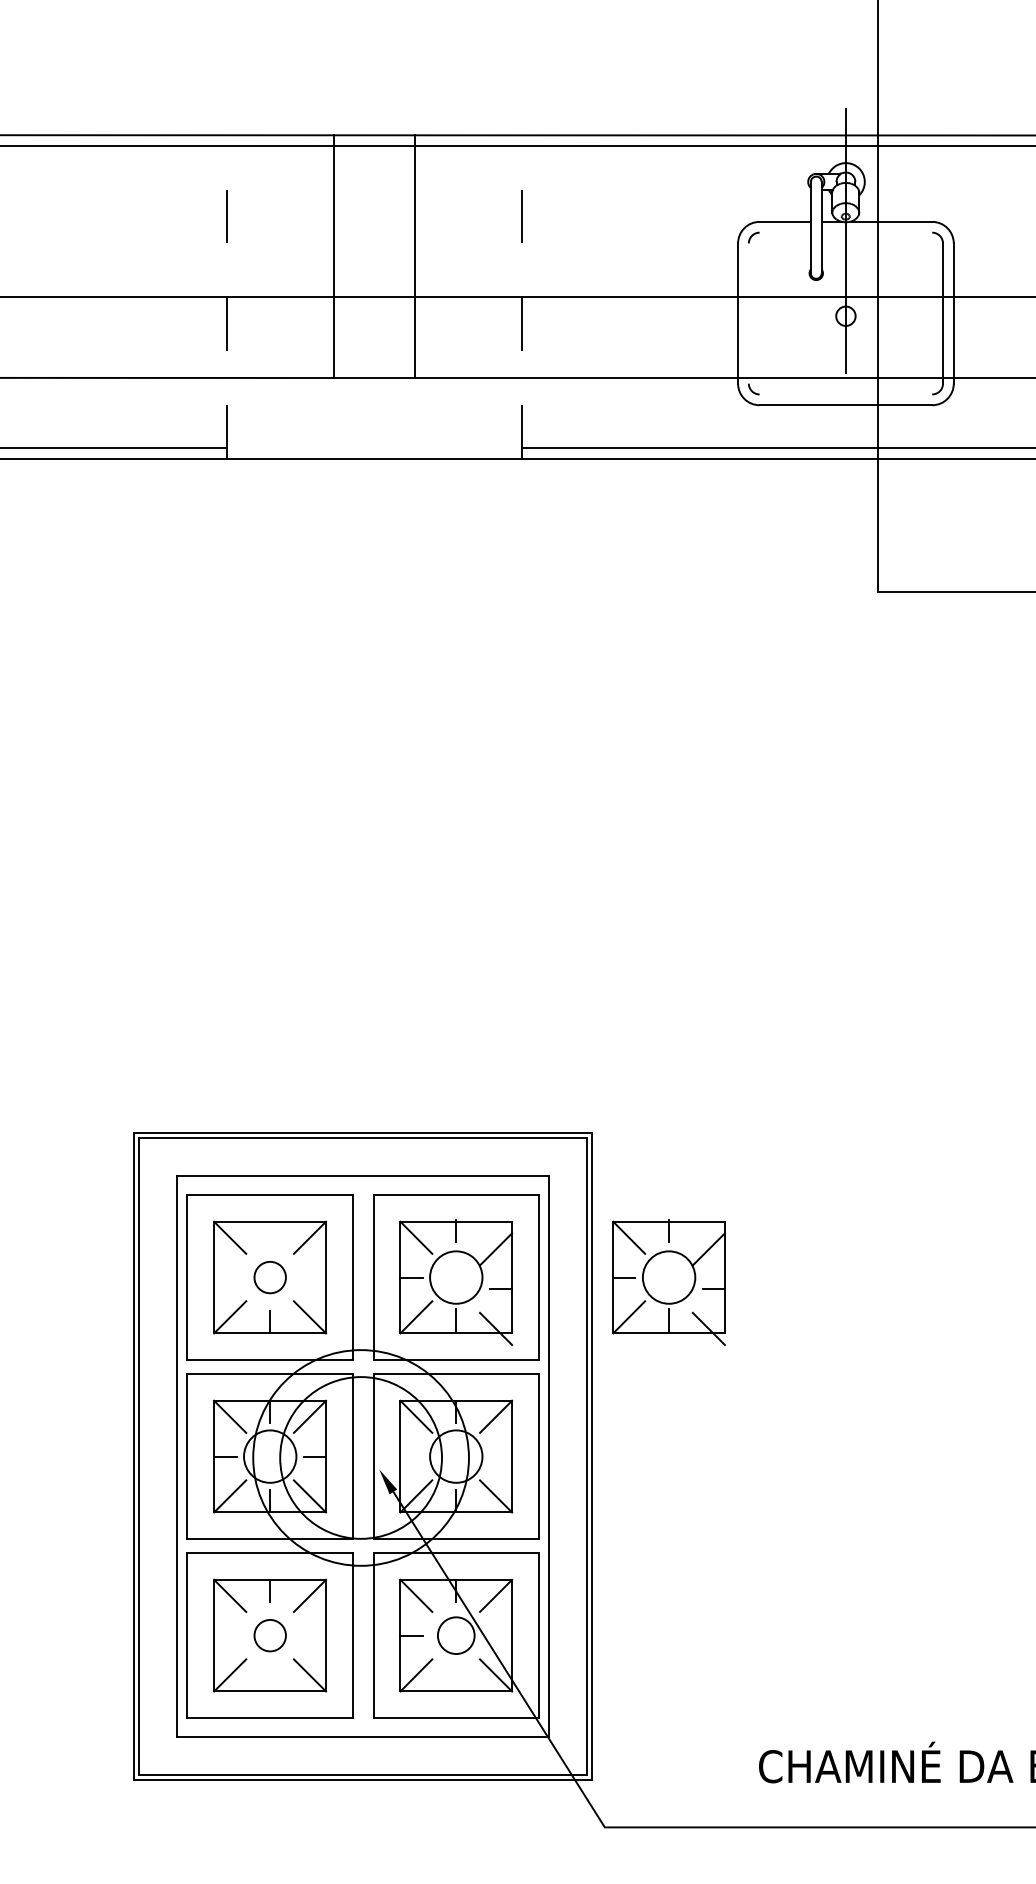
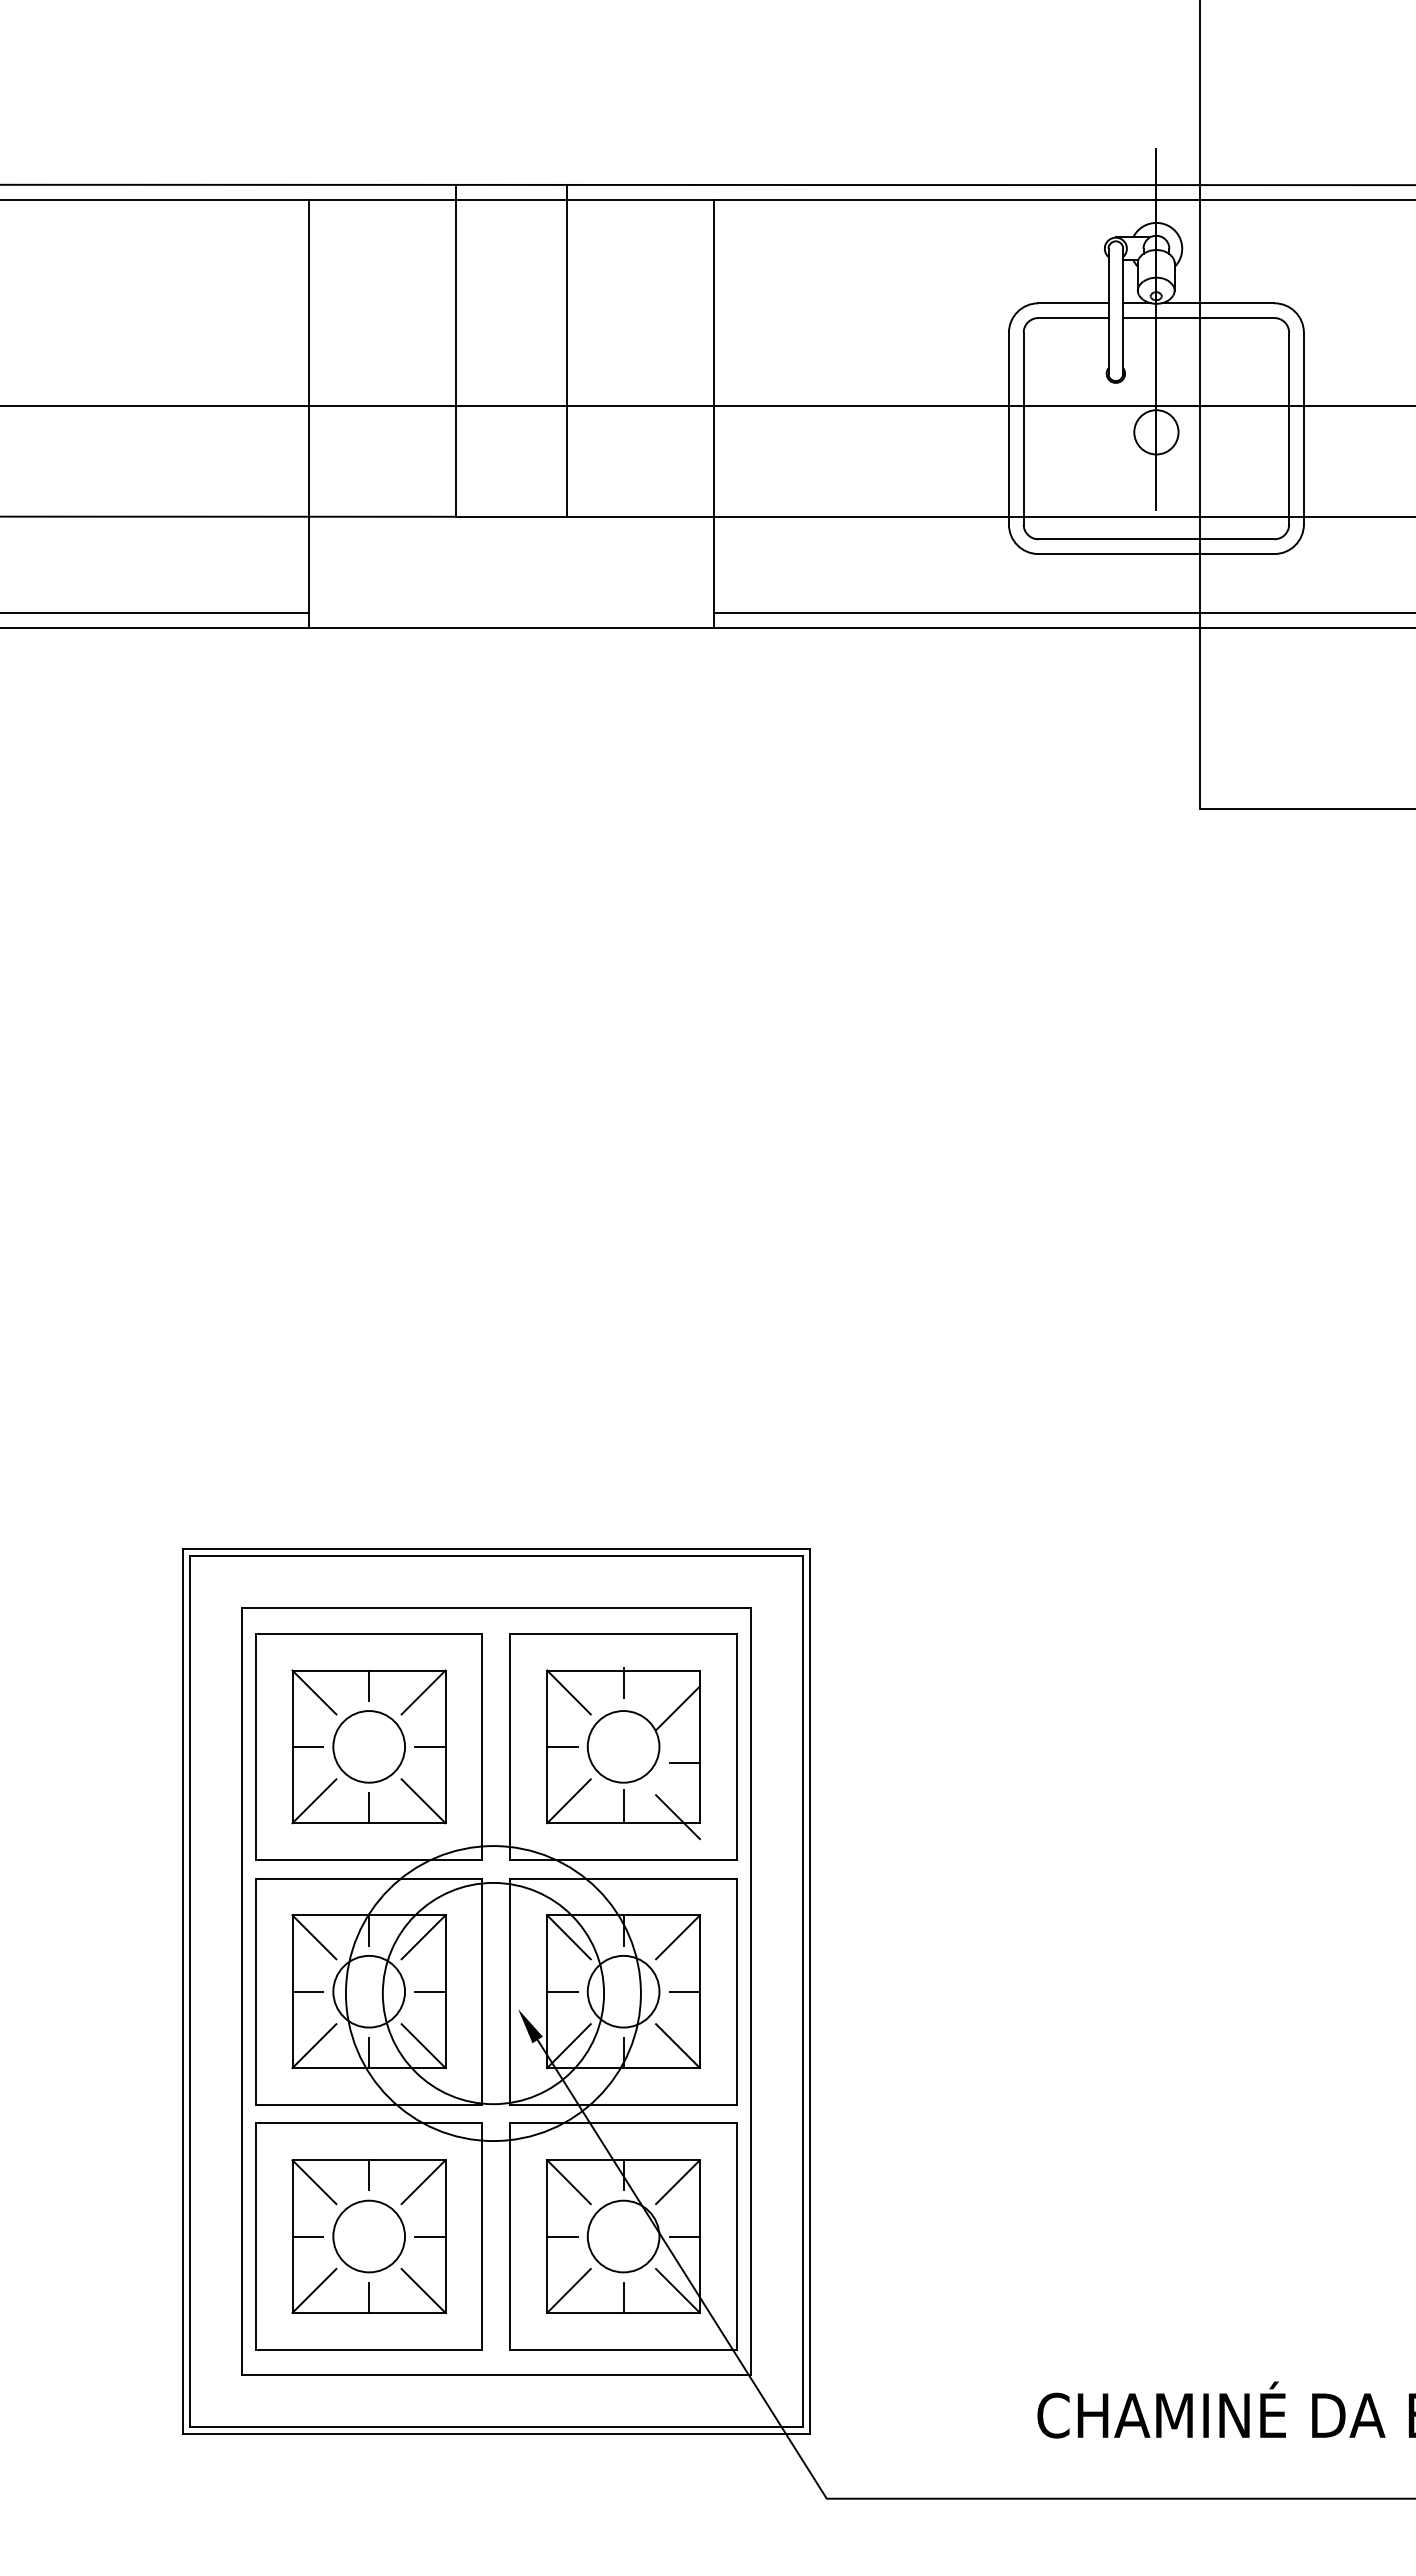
line: (785, 233) -> (1073, 318), added
line: (876, 233) -> (1198, 318), added
line: (226, 302) -> (309, 413), dashed -> solid
line: (522, 303) -> (713, 414), dashed -> solid
line: (748, 313) -> (1023, 428), added
circle: (845, 316) -> (1156, 432), size x1.67
line: (845, 394) -> (1156, 539), added
line: (270, 1232) -> (369, 1685), added
line: (225, 1277) -> (307, 1746), added
circle: (270, 1277) -> (369, 1746), size x1.67
line: (314, 1277) -> (429, 1746), added
part: (669, 1282) -> (914, 1753), removed
line: (411, 1456) -> (562, 1991), added
line: (500, 1456) -> (684, 1991), added
line: (225, 1635) -> (307, 2236), added
circle: (270, 1635) -> (369, 2236), size x1.67
line: (314, 1635) -> (429, 2236), added
circle: (456, 1635) -> (623, 2236), size x1.43
line: (500, 1635) -> (684, 2236), added
line: (270, 1680) -> (369, 2297), added
line: (456, 1680) -> (623, 2297), added

